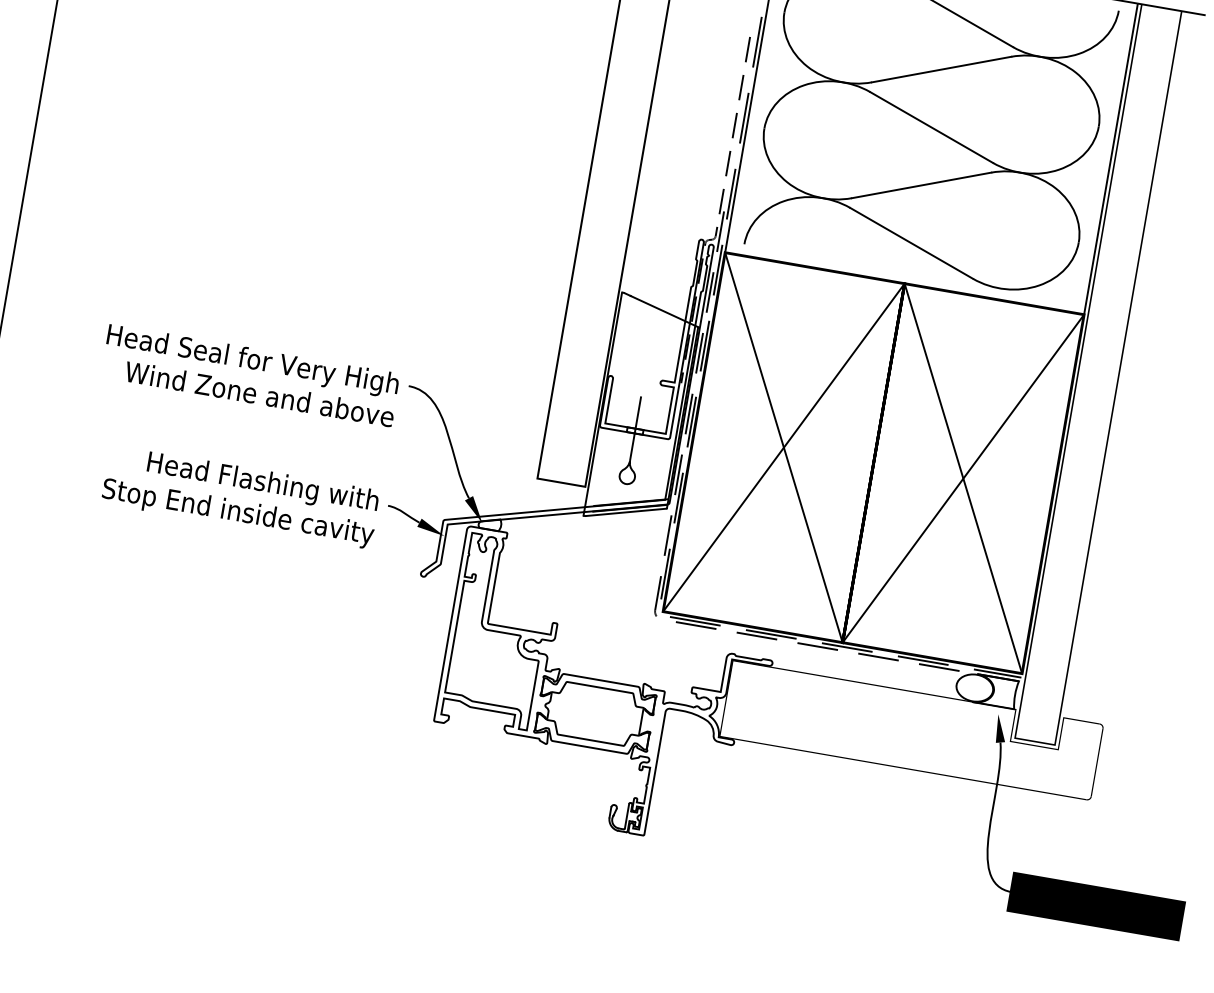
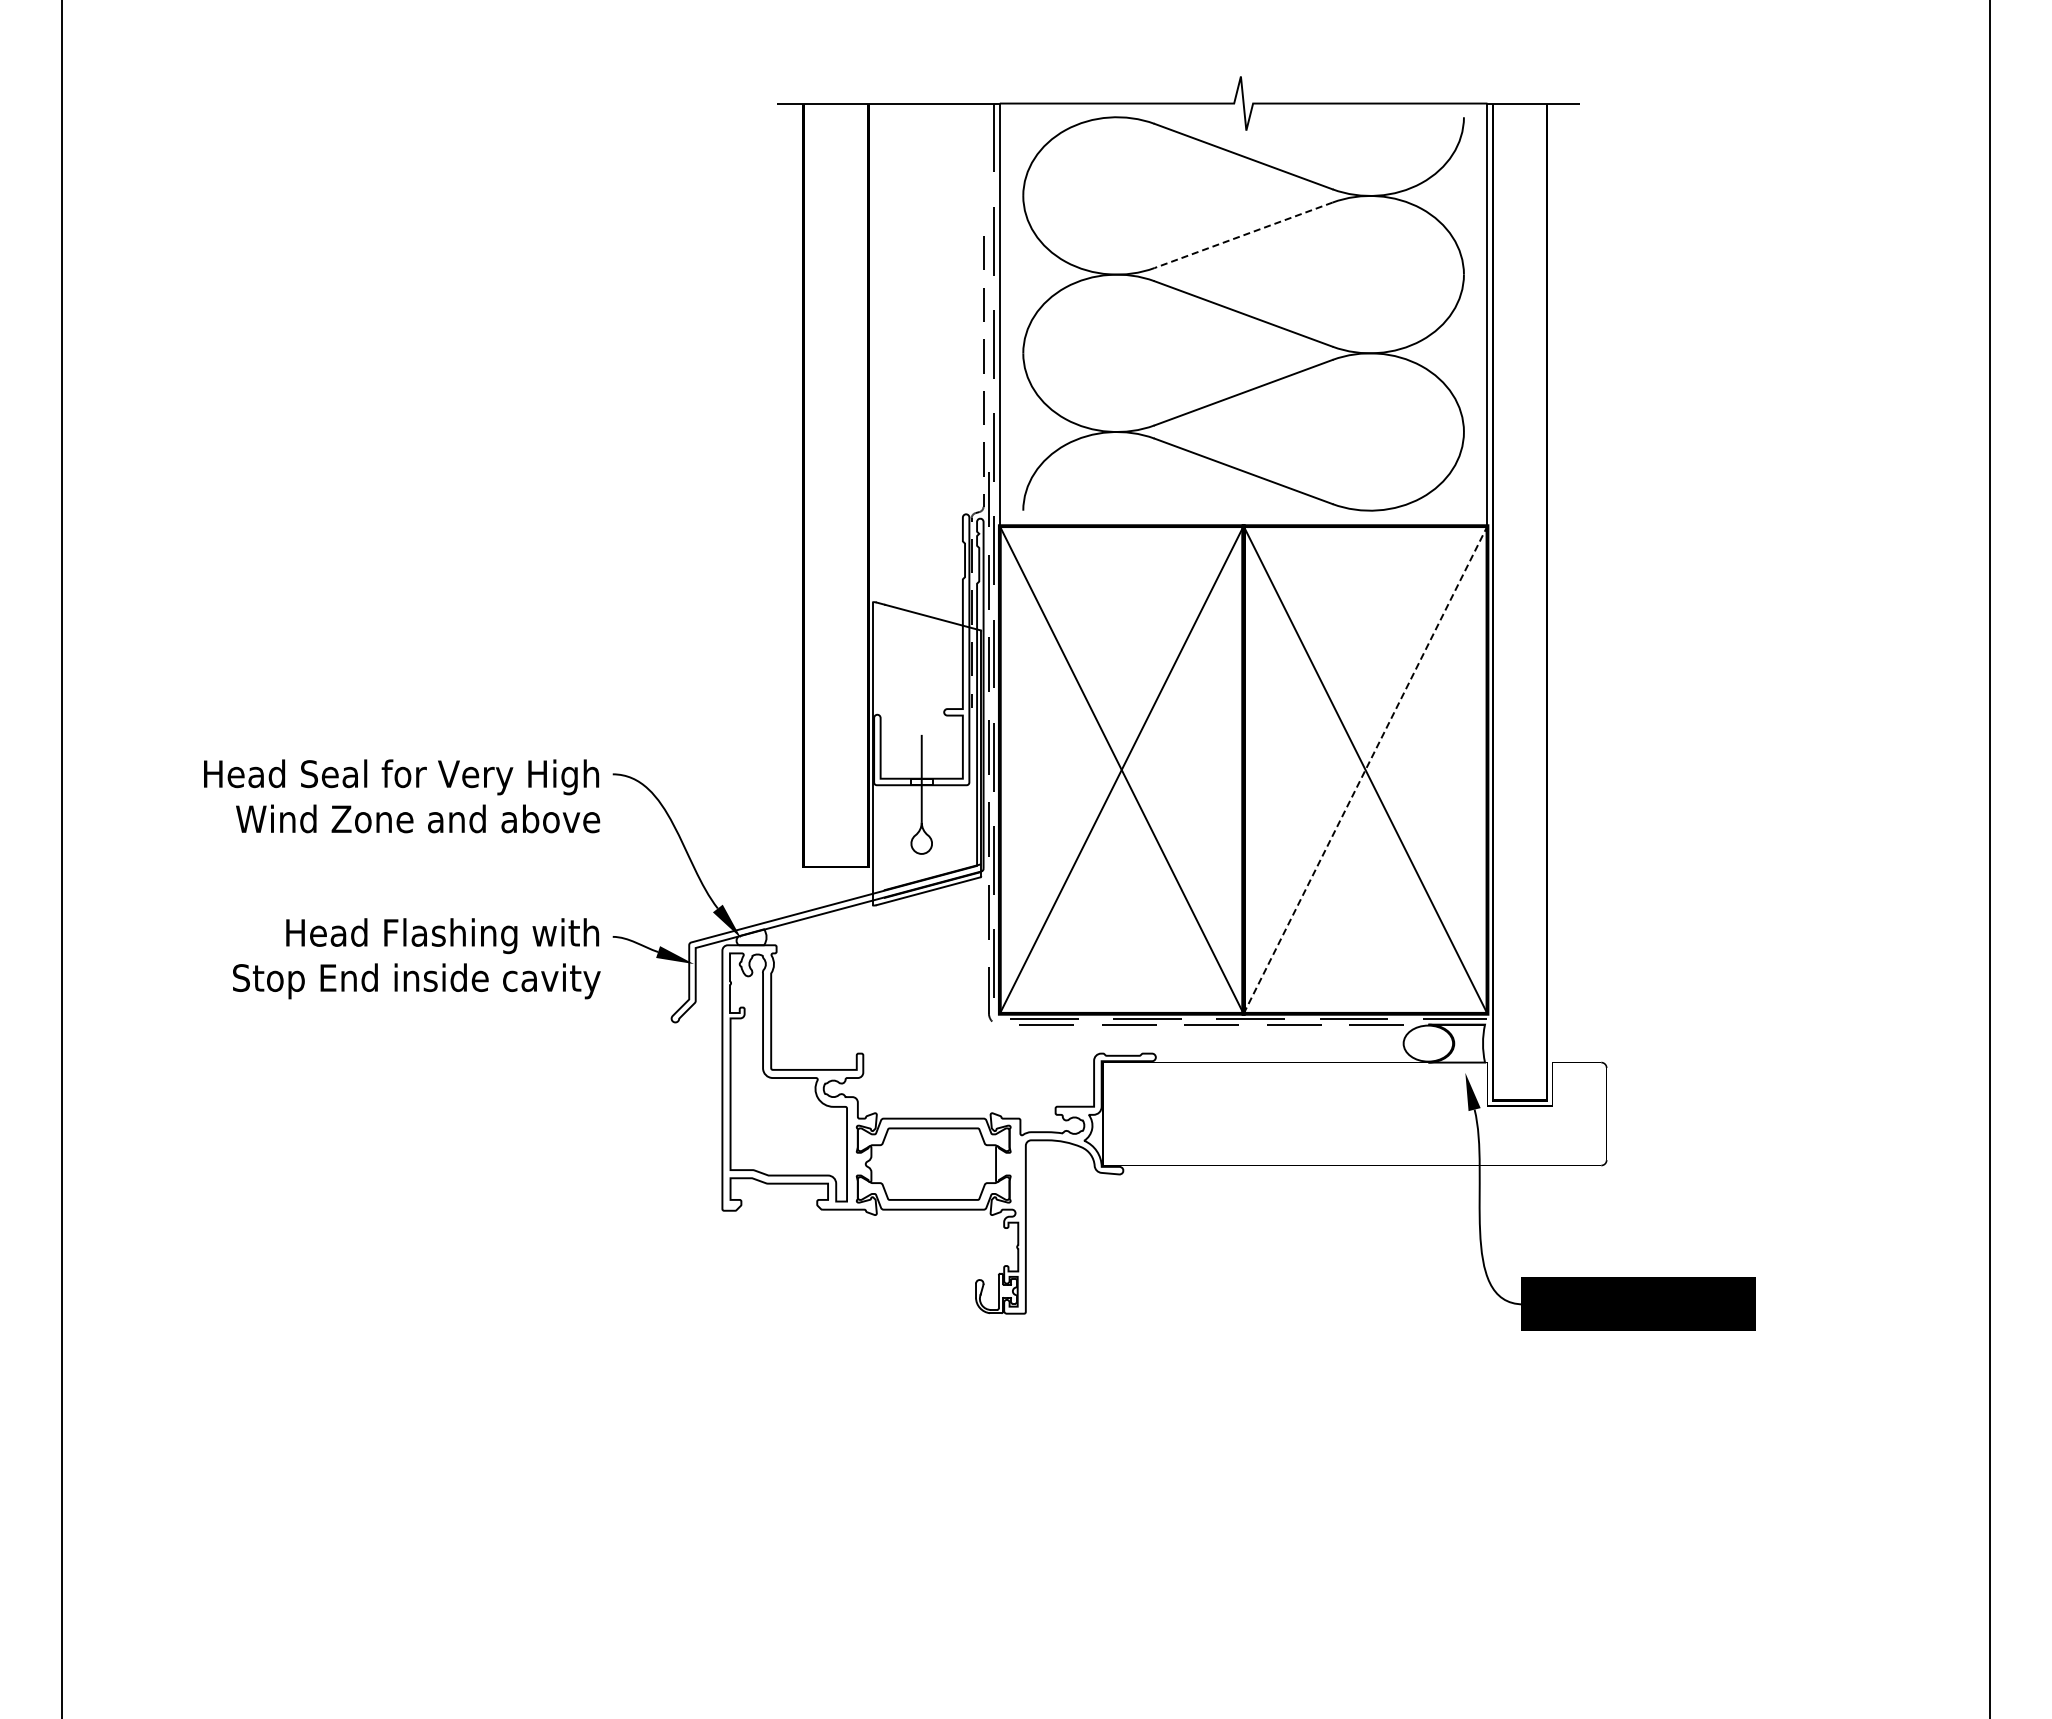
line: (941, 69) -> (1243, 235), solid -> dashed
line: (963, 478) -> (1365, 769), solid -> dashed

